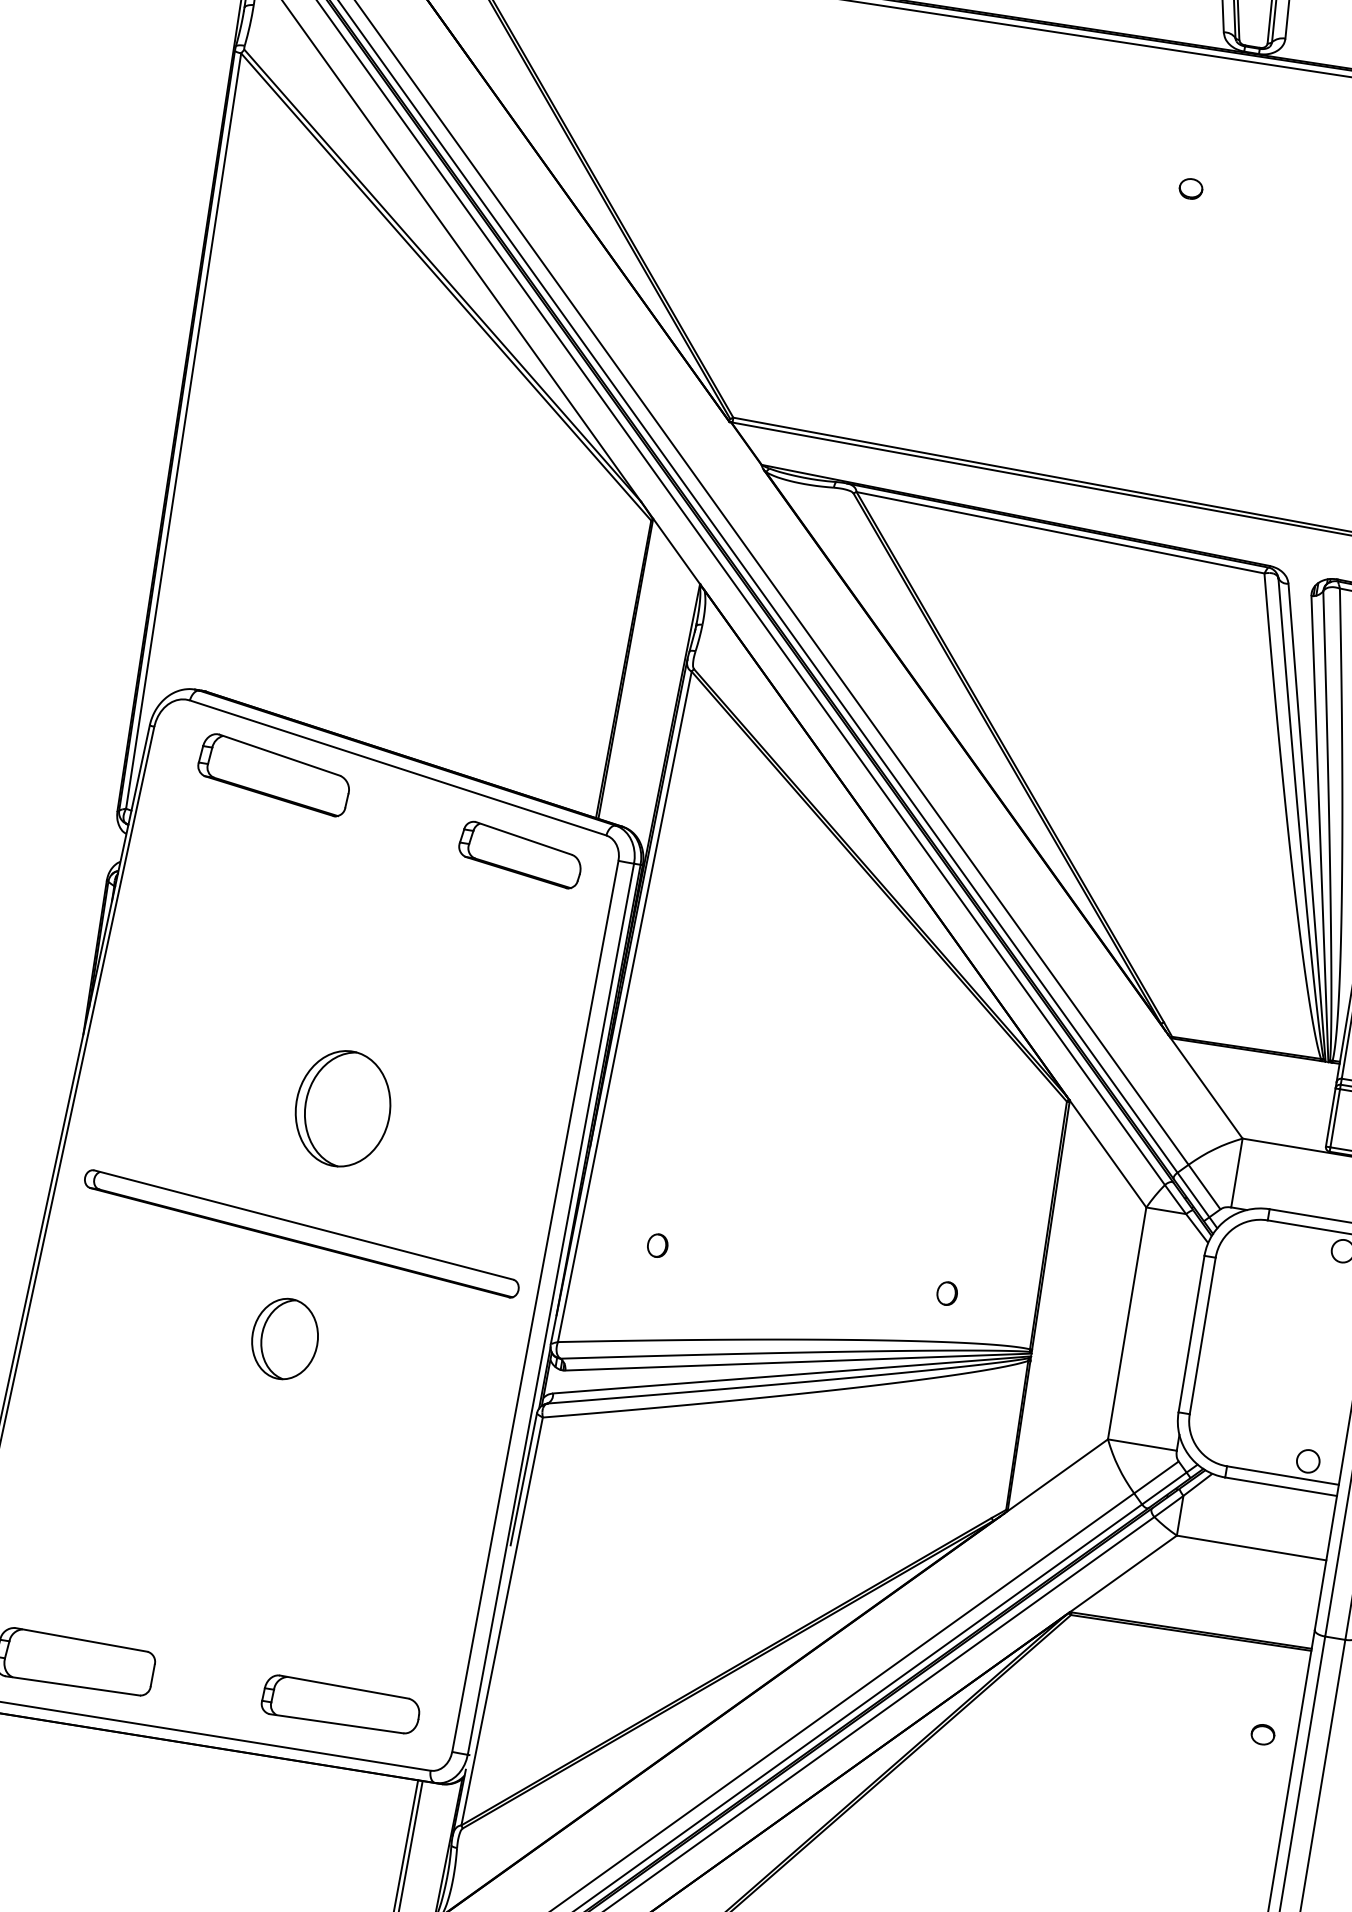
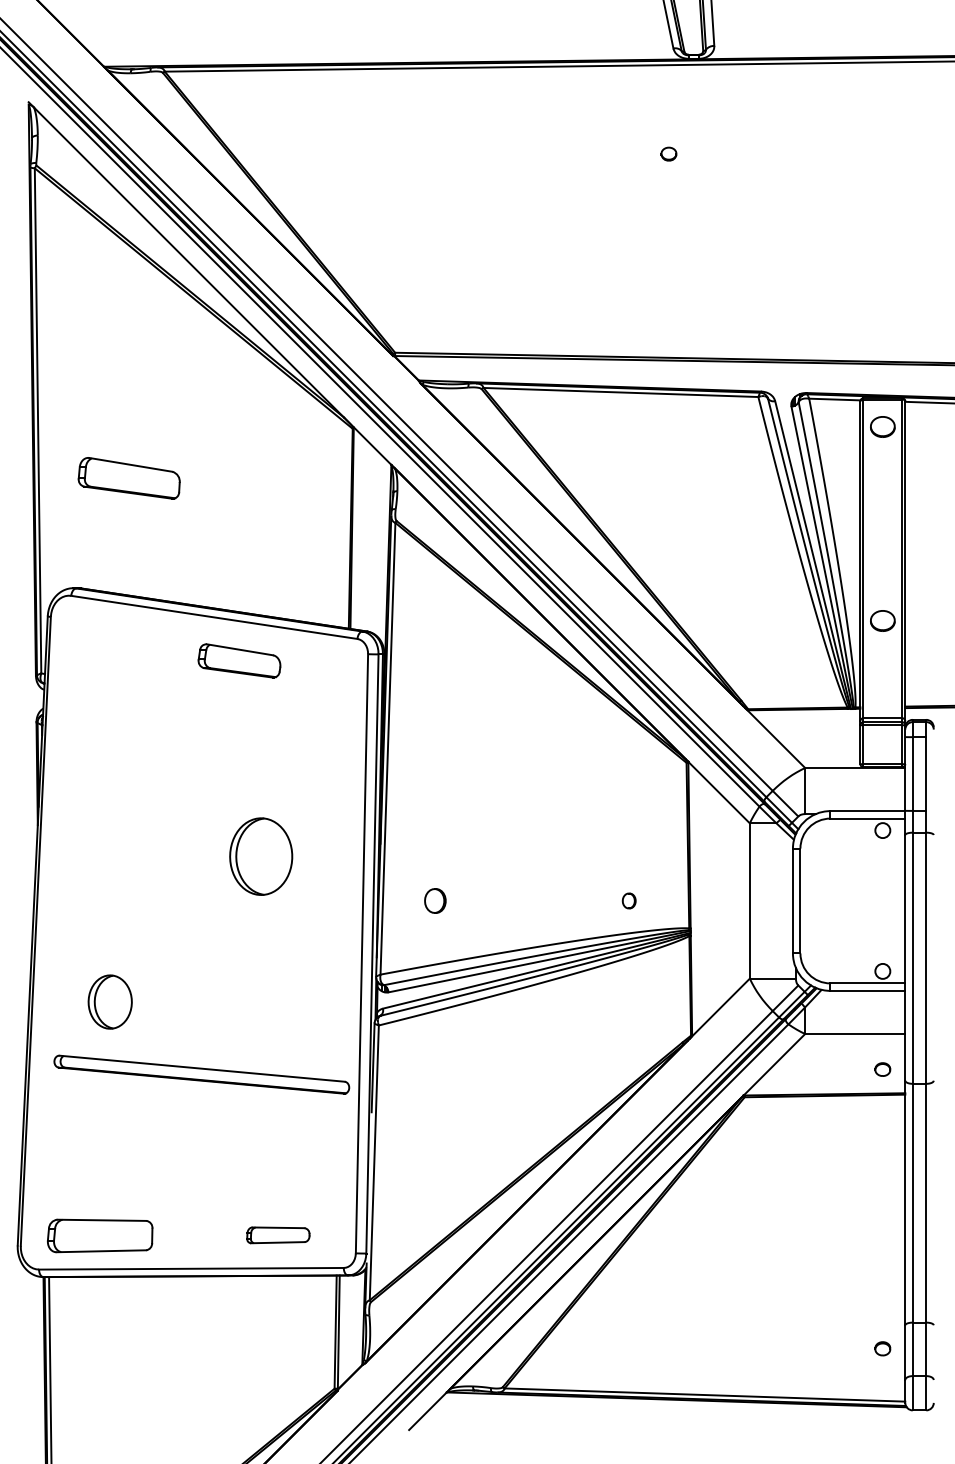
part: (273, 774) -> (128, 478), moved
part: (520, 854) -> (239, 660), moved
part: (343, 1108) -> (261, 856), moved
part: (301, 1233) -> (201, 1074), moved
part: (656, 1244) -> (434, 900), size x1.6
part: (284, 1337) -> (109, 1001), moved
part: (341, 1706) -> (278, 1235), size x0.6
part: (1262, 1734) -> (882, 1069), moved

